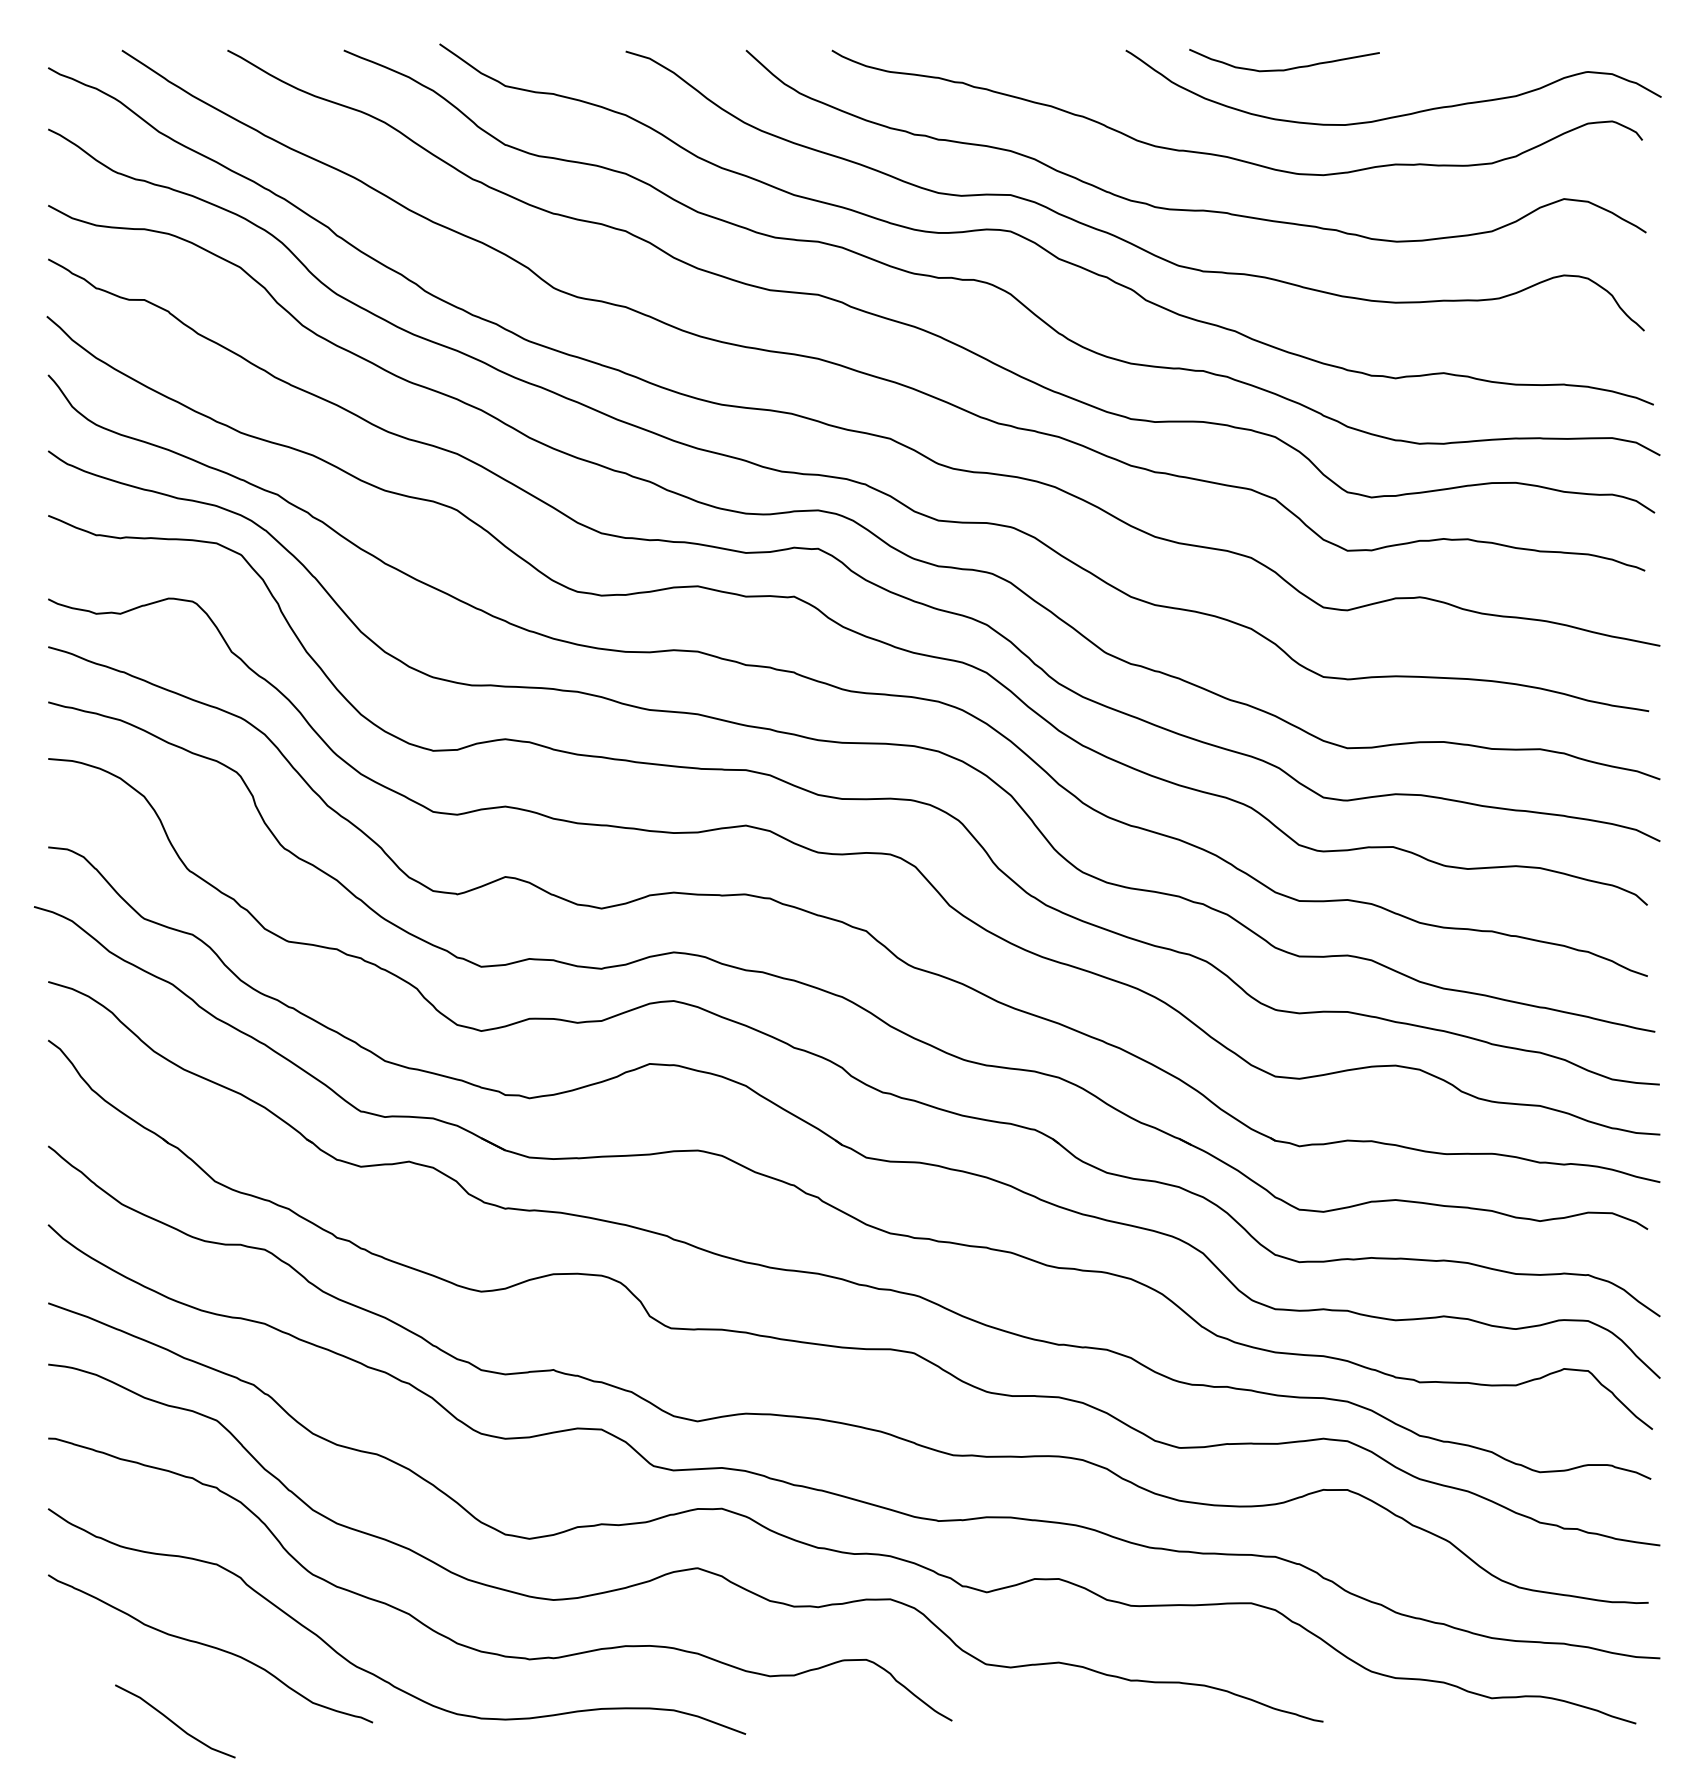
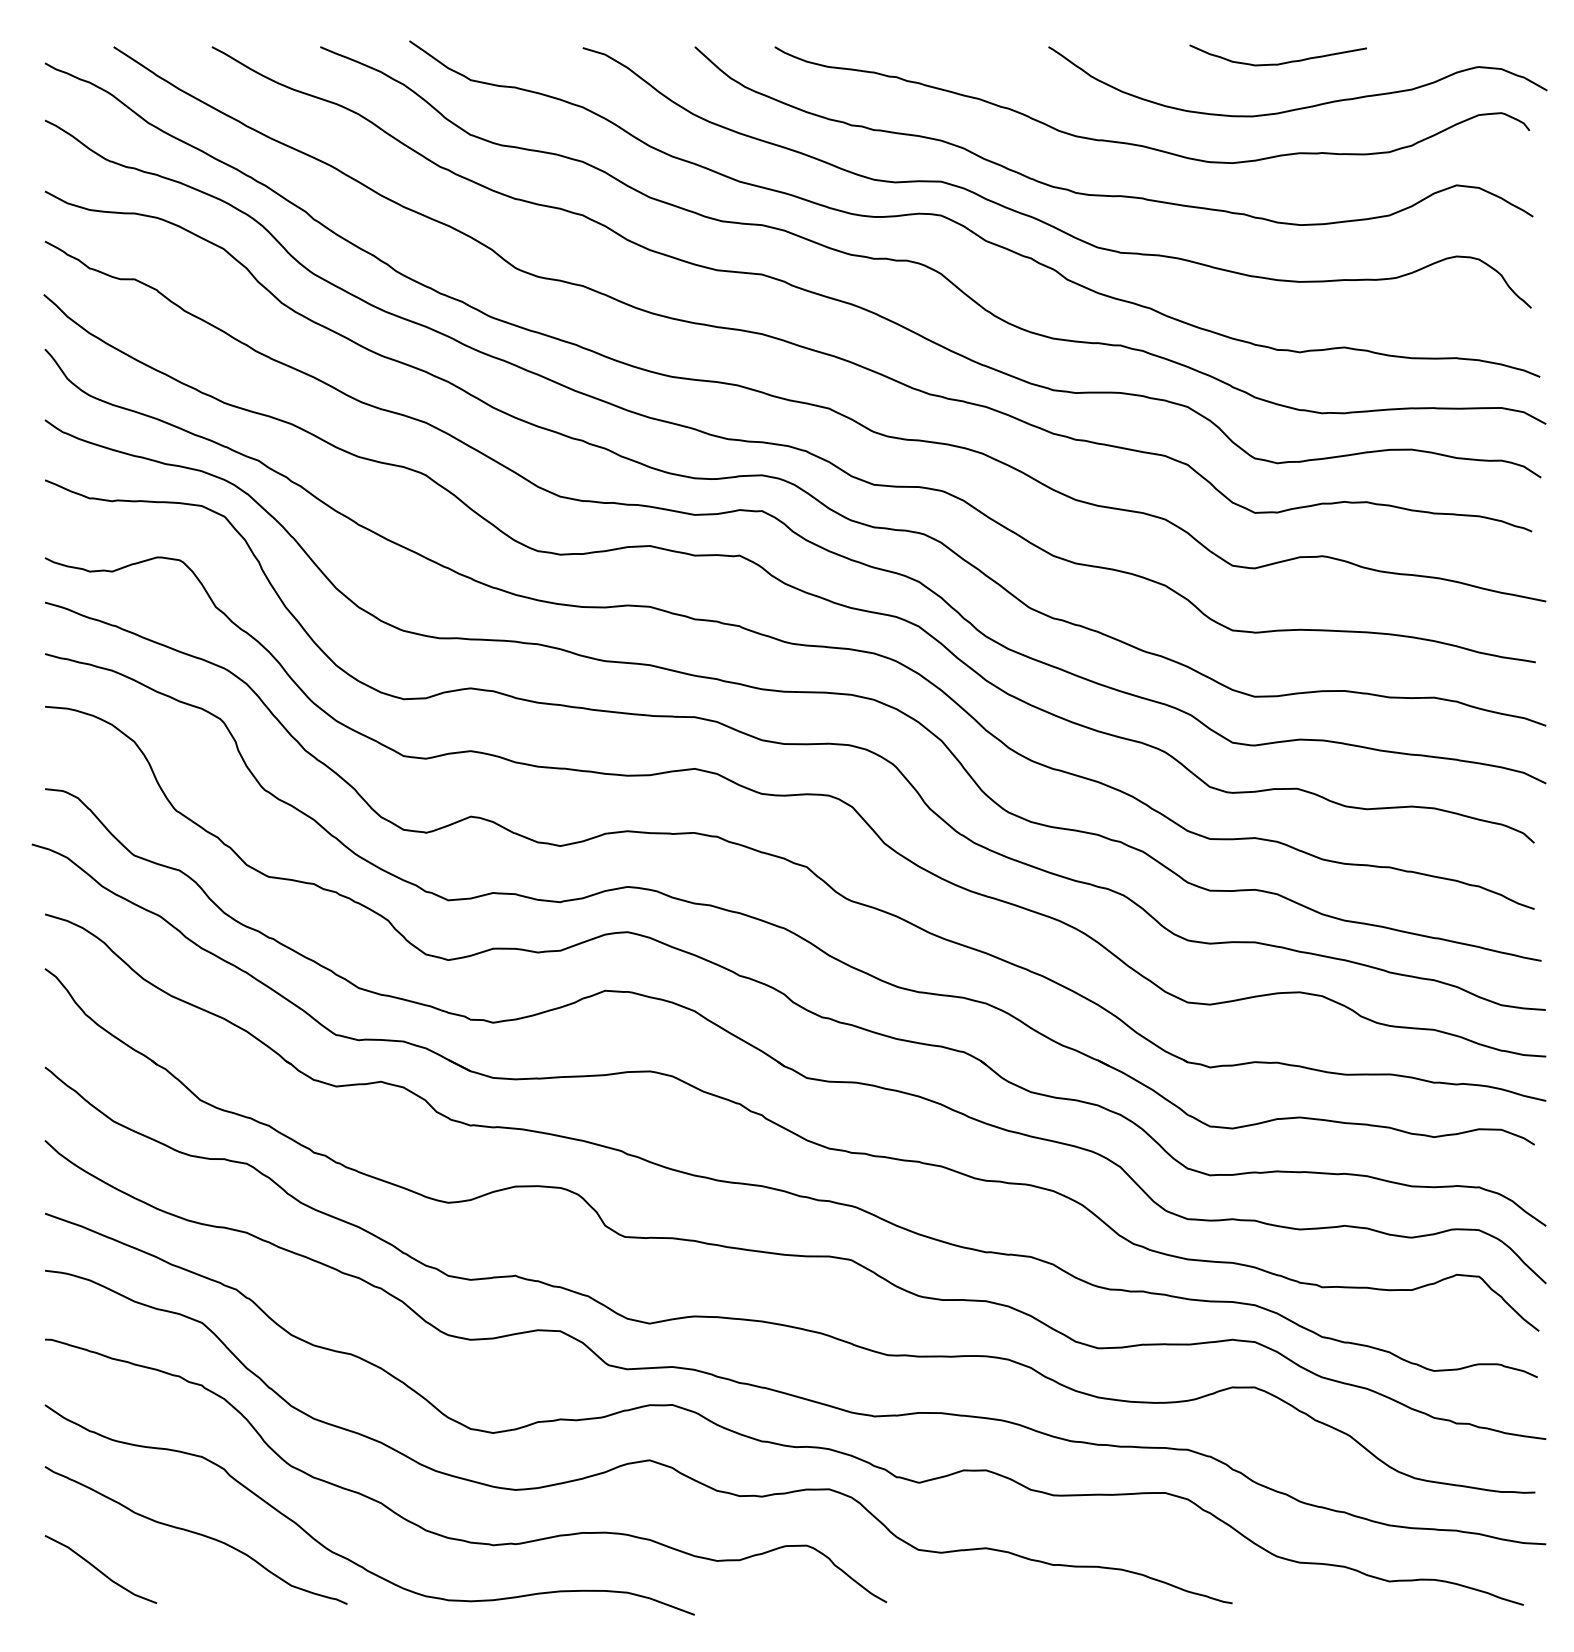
curve: (1286, 68) -> (1280, 62), moved
curve: (174, 1722) -> (100, 1570), moved

